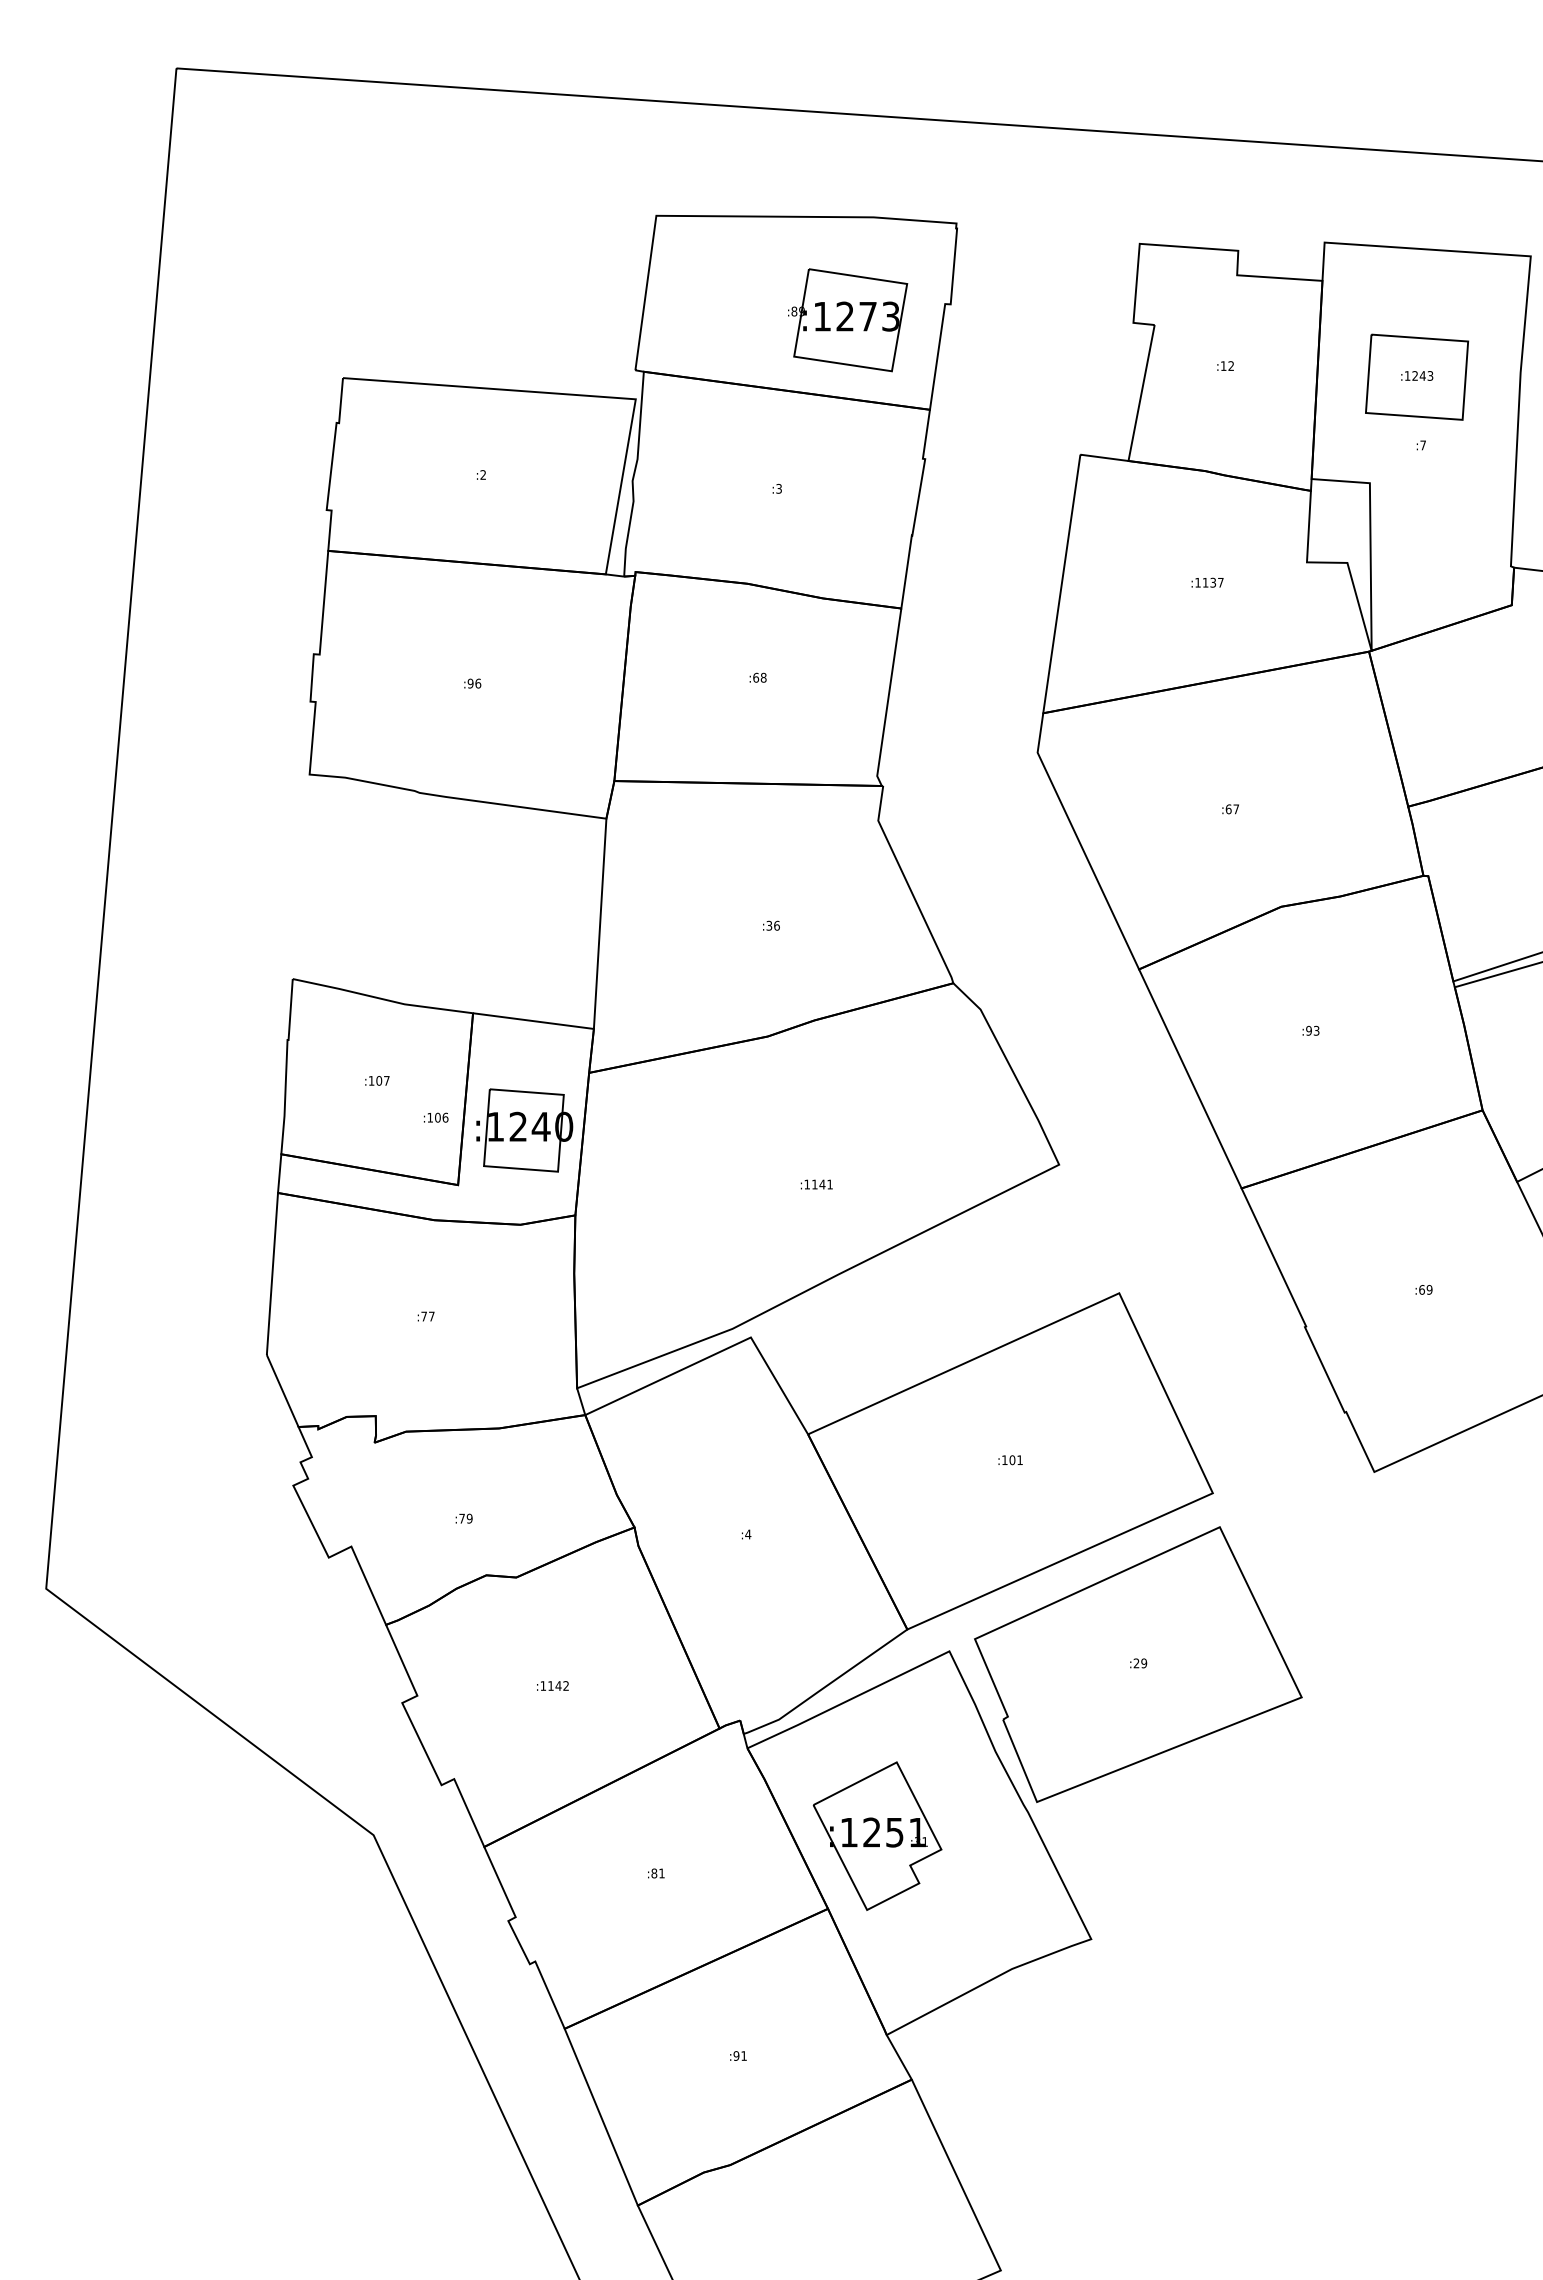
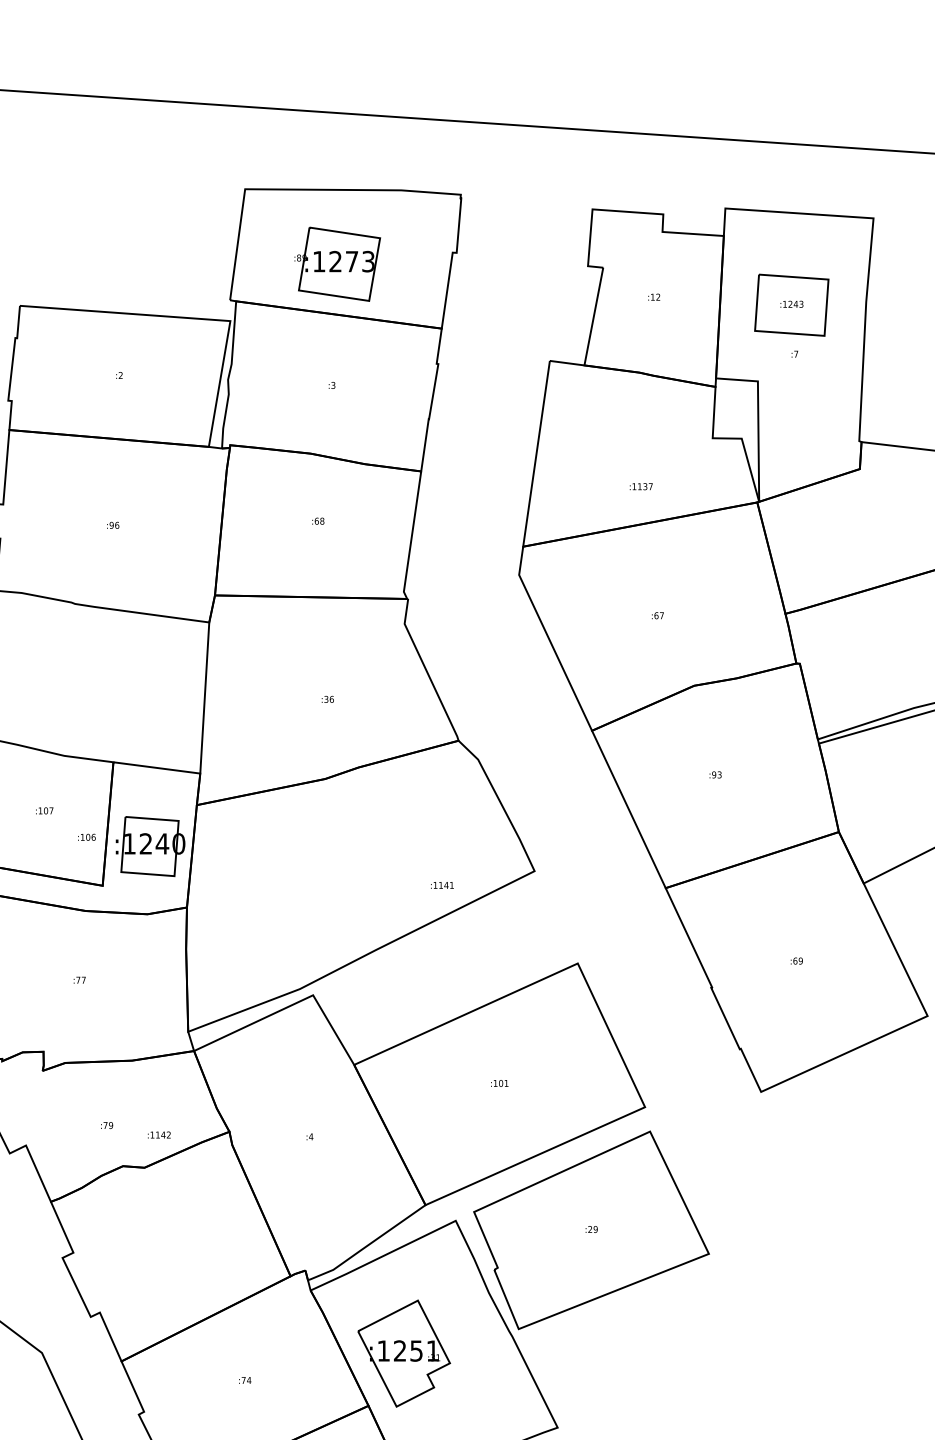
part: (848, 320) -> (337, 264), moved
text: (1207, 582) -> (641, 486), moved
text: (816, 1184) -> (442, 885), moved
text: (552, 1685) -> (159, 1134), moved
text: (658, 1873) -> (246, 1380), :81 -> :74

